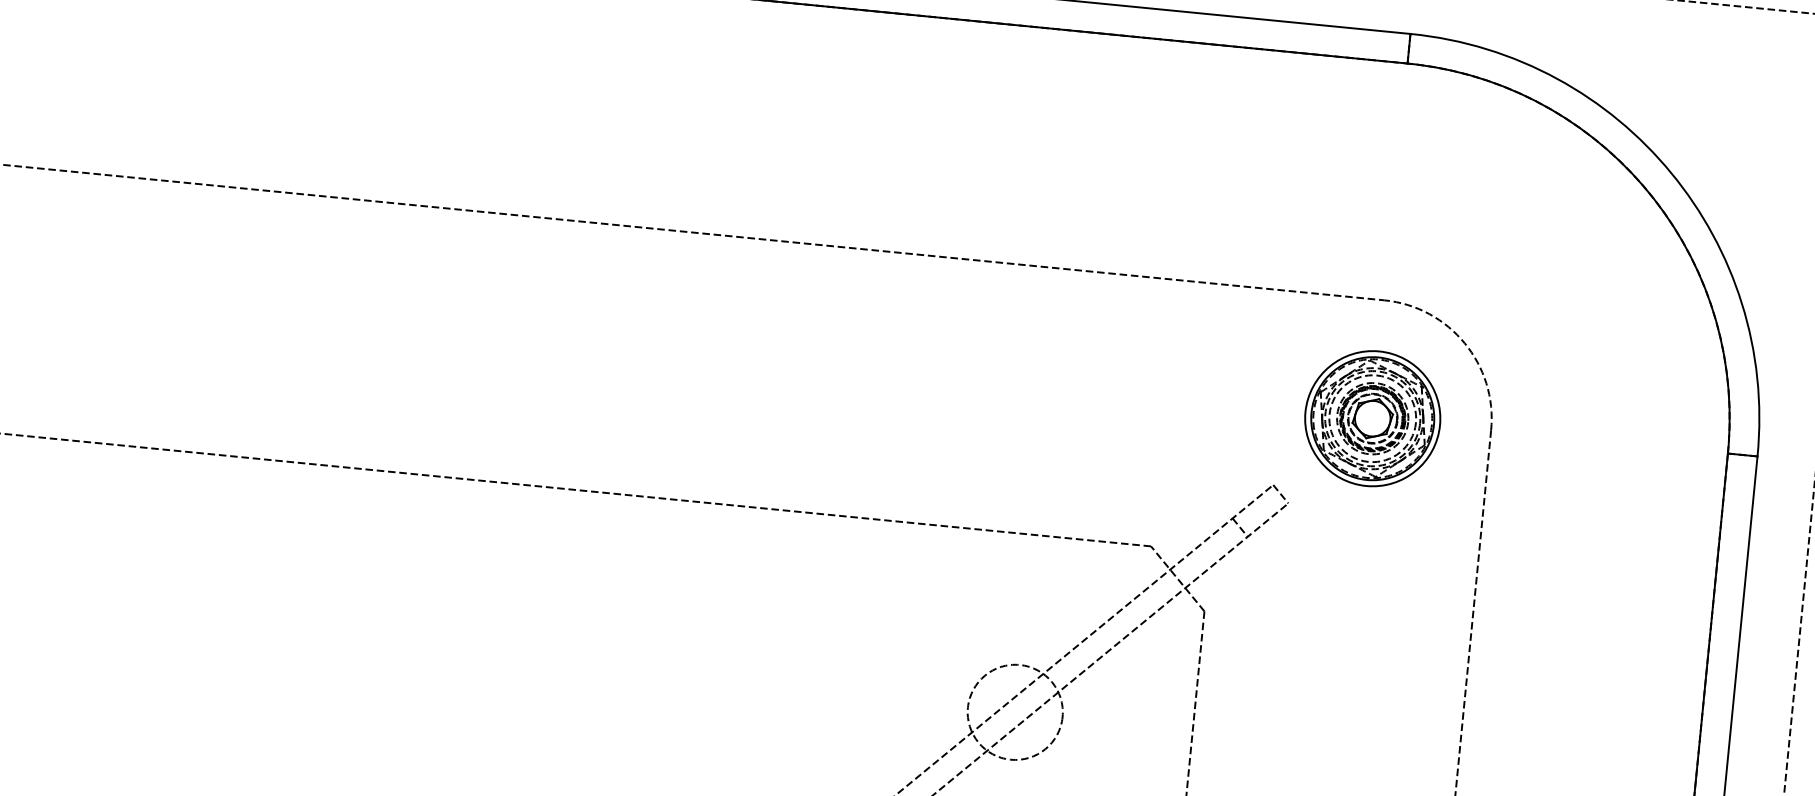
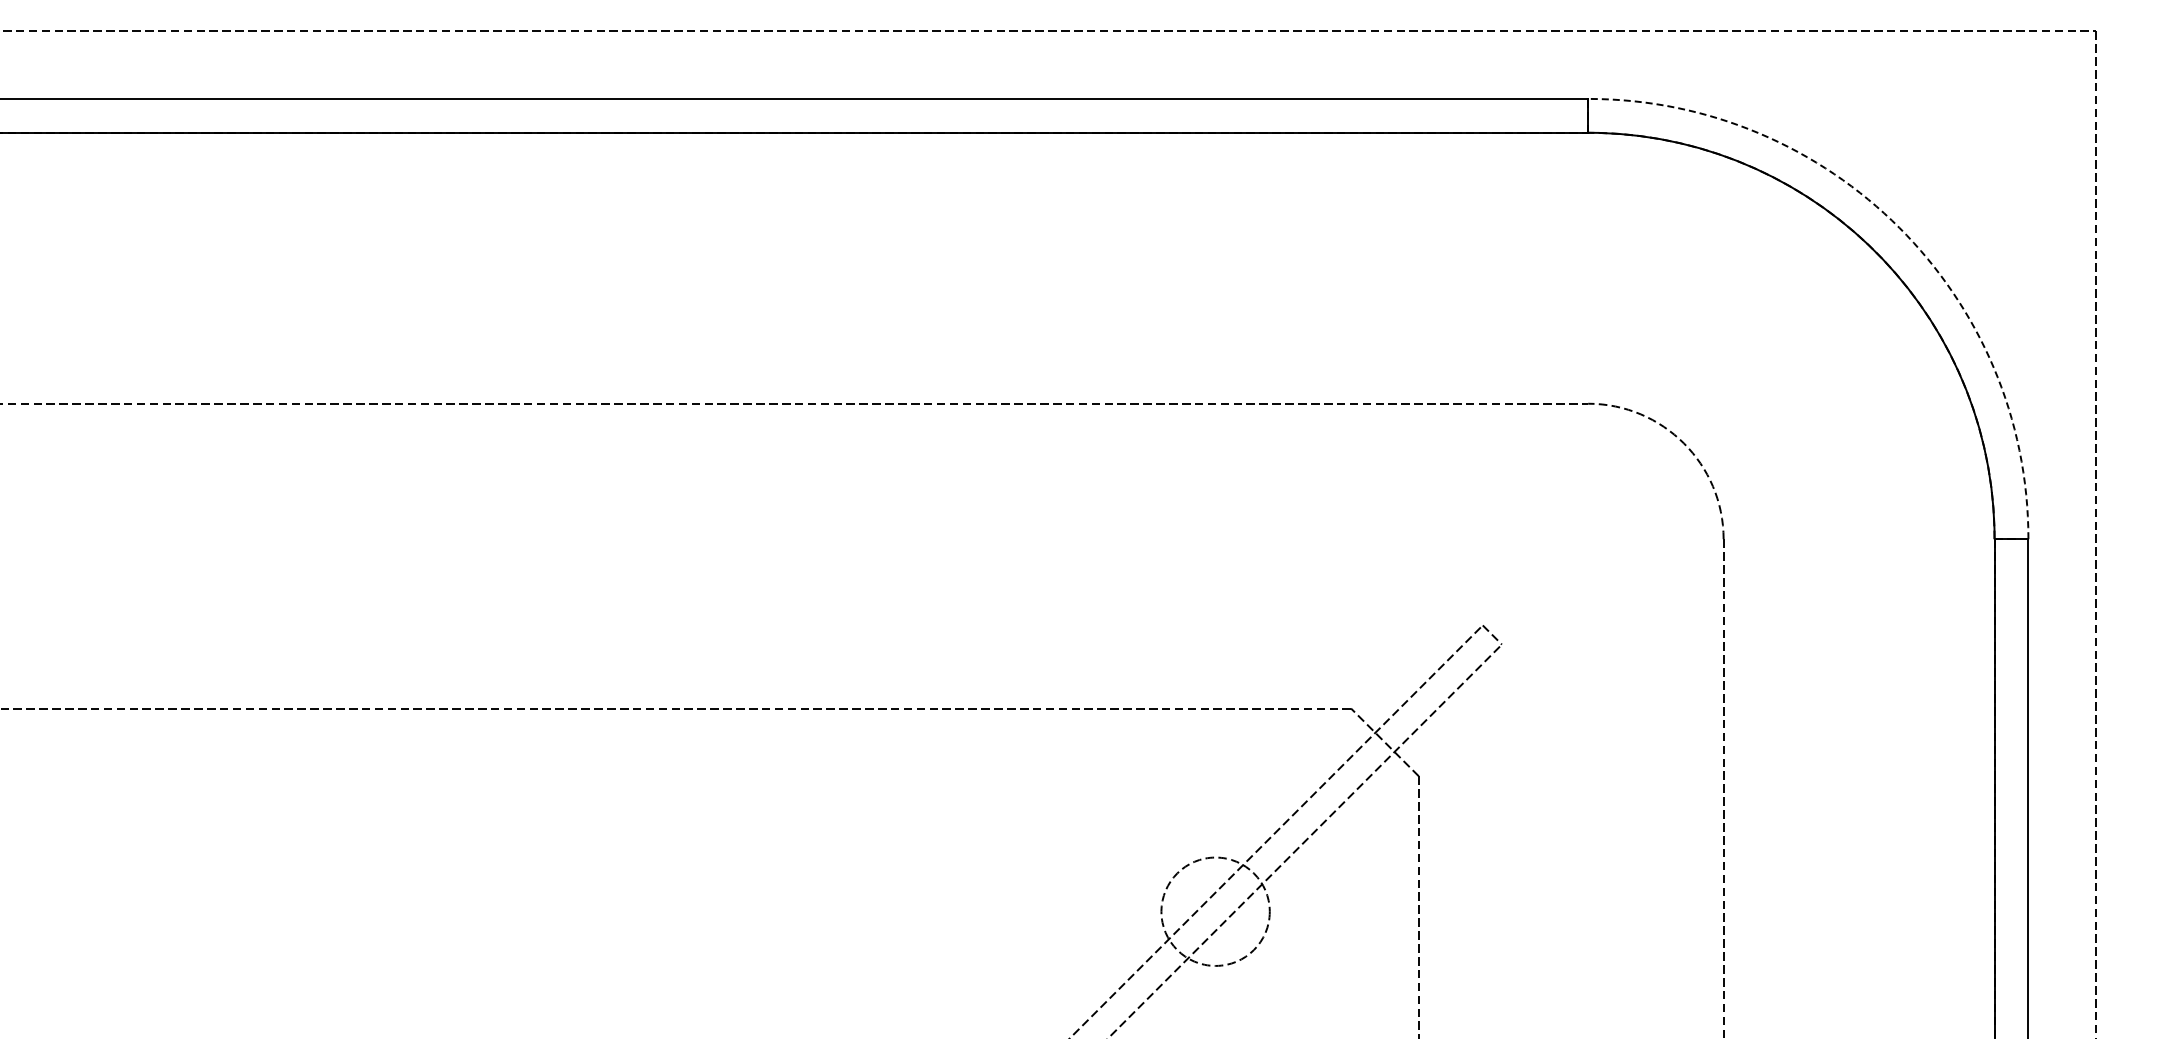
arc: (1671, 172) -> (1899, 227), solid -> dashed
part: (1372, 418) -> (1587, 539), removed
line: (1239, 526) -> (1449, 676), removed

